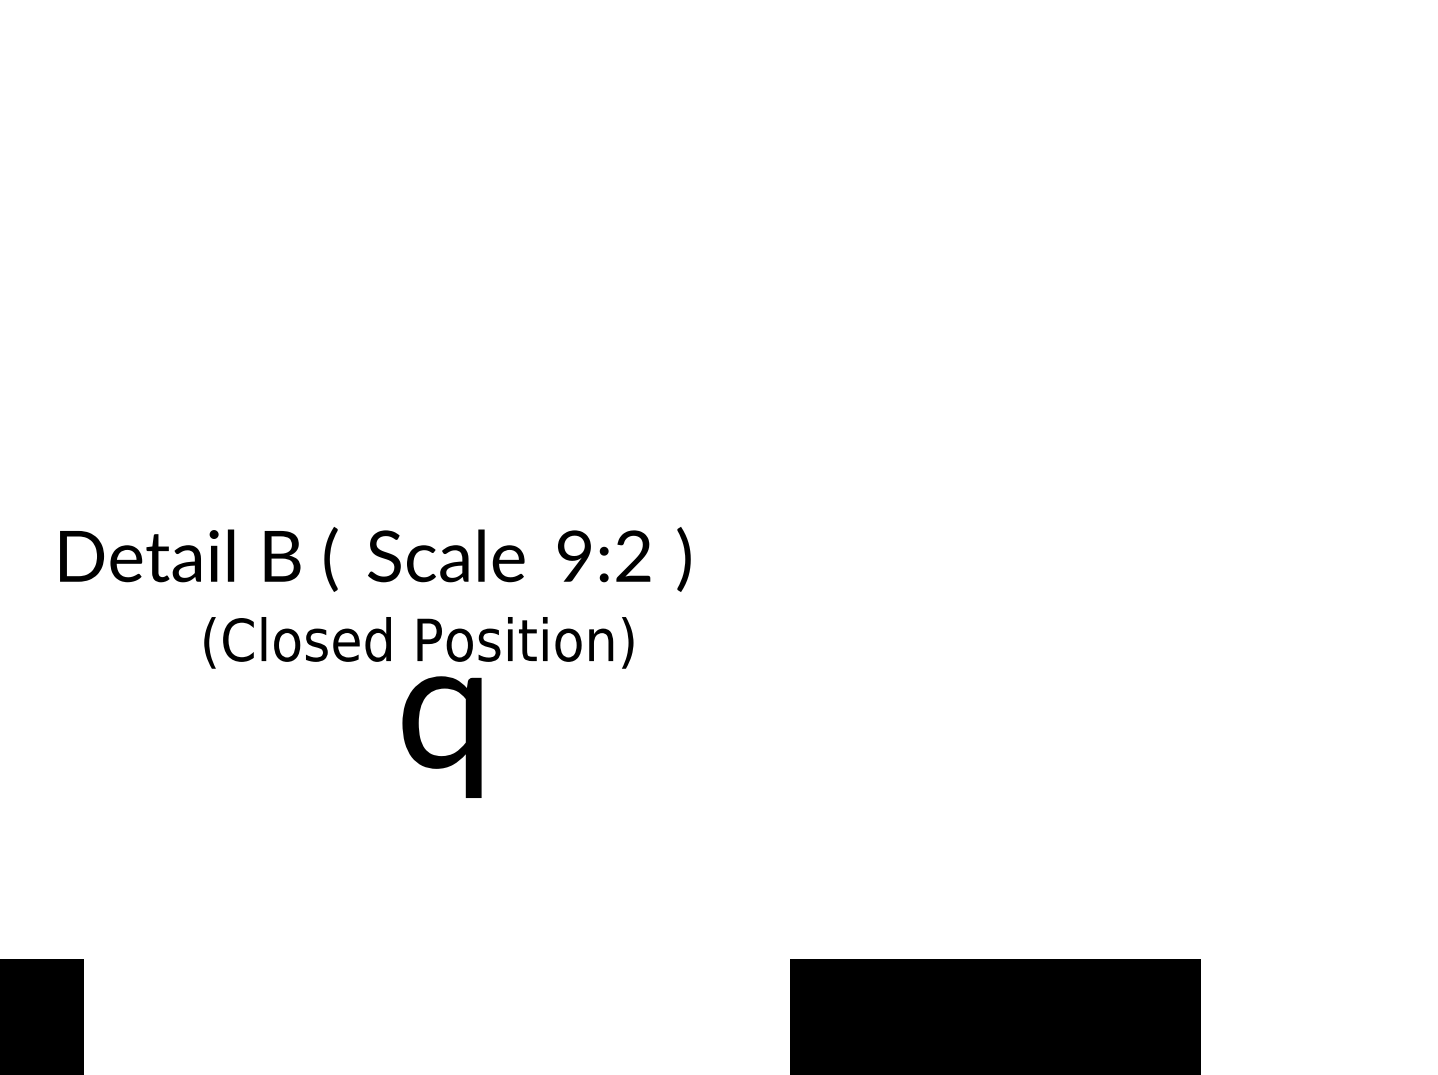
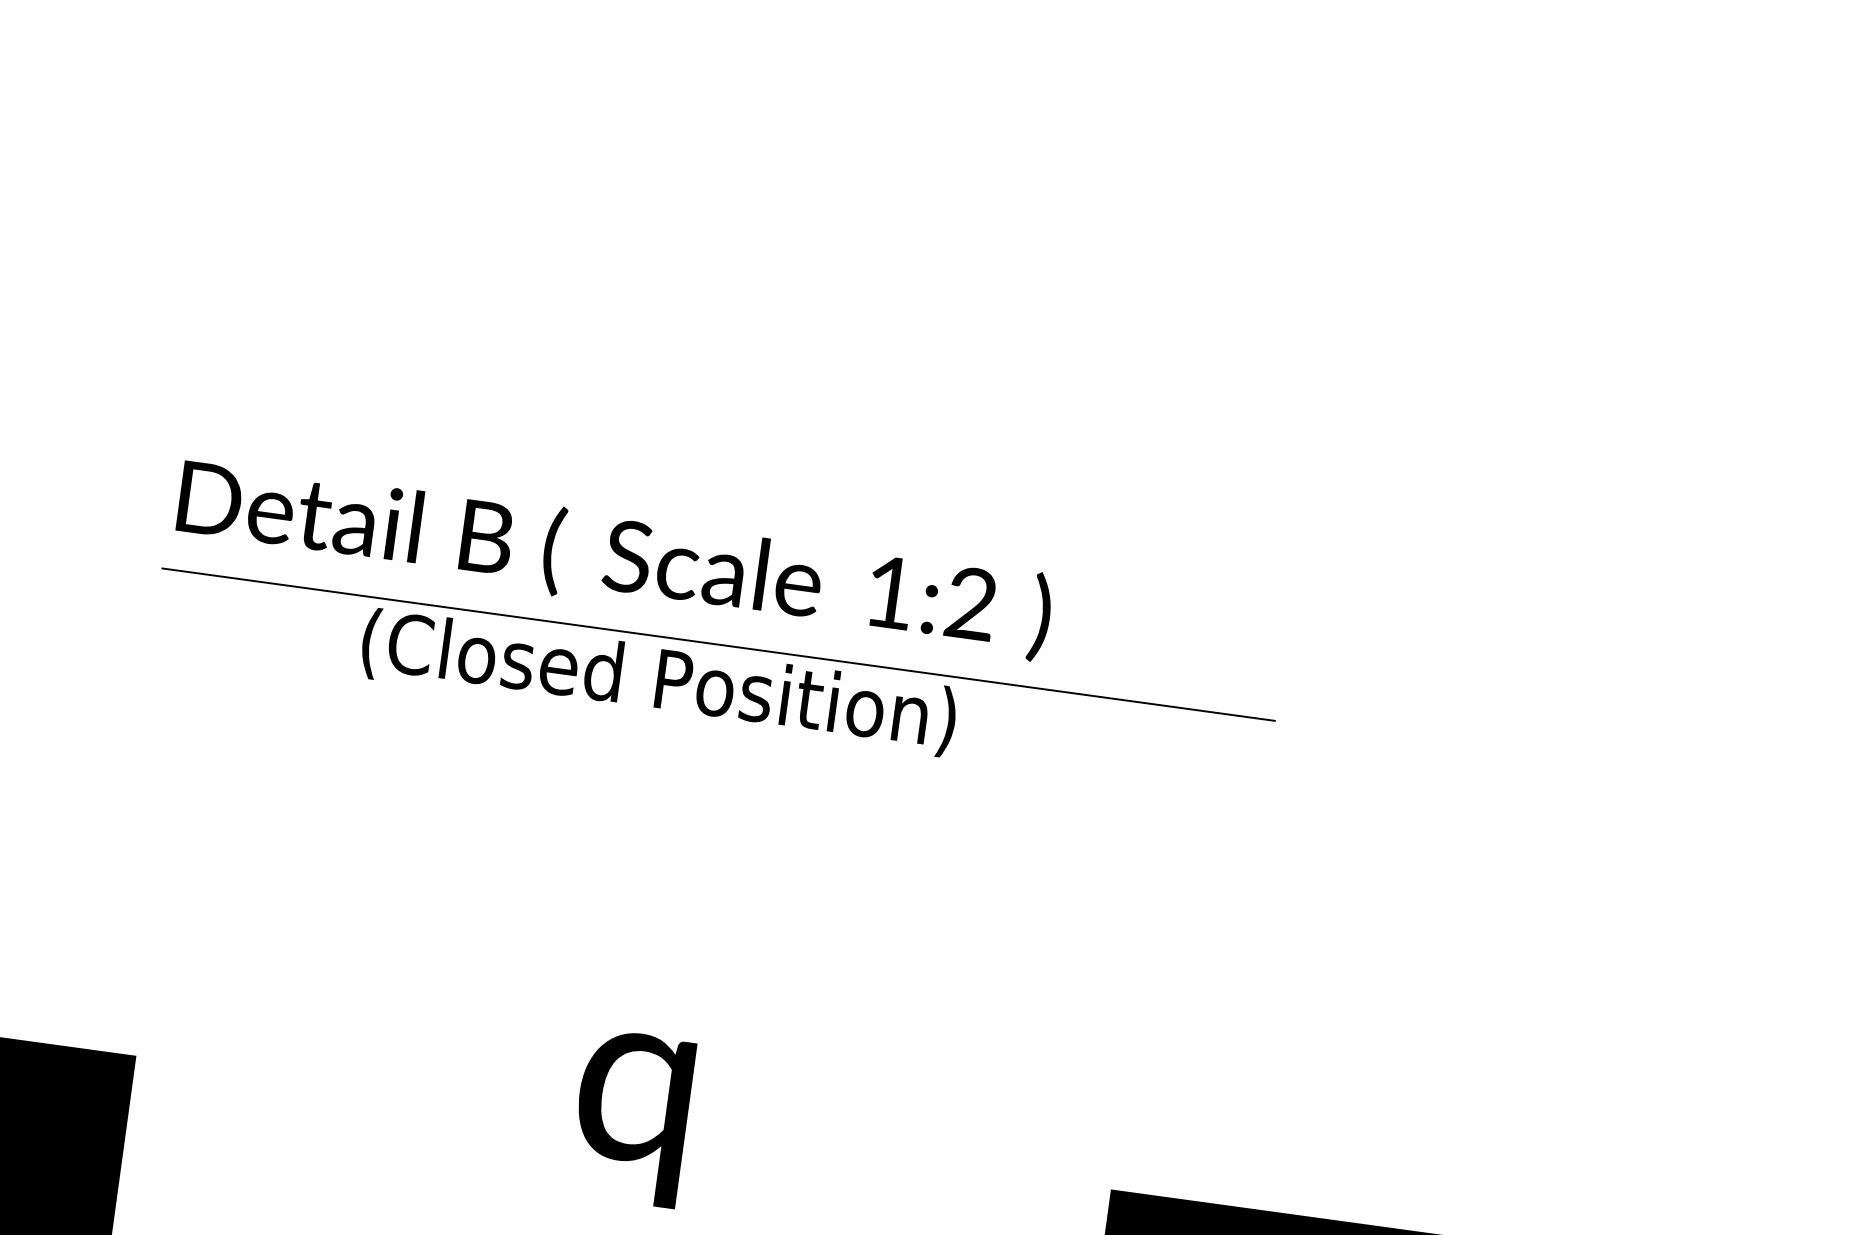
text: (574, 555) -> (890, 591), 9:2 -> 1:2
line: (457, 610) -> (718, 645), added
text: (441, 736) -> (631, 1116), moved

